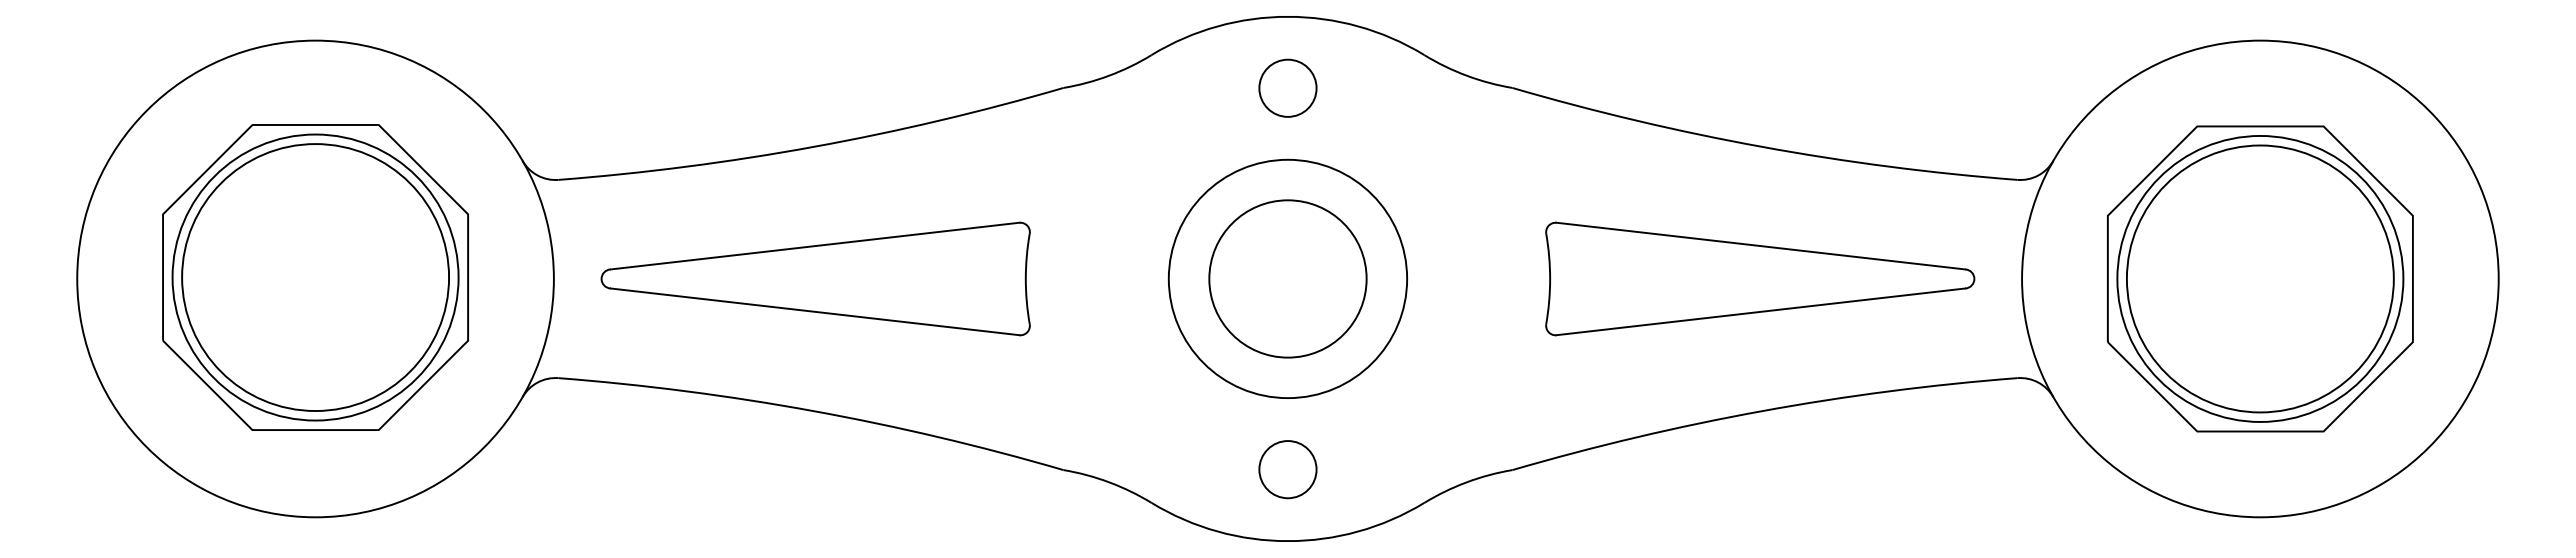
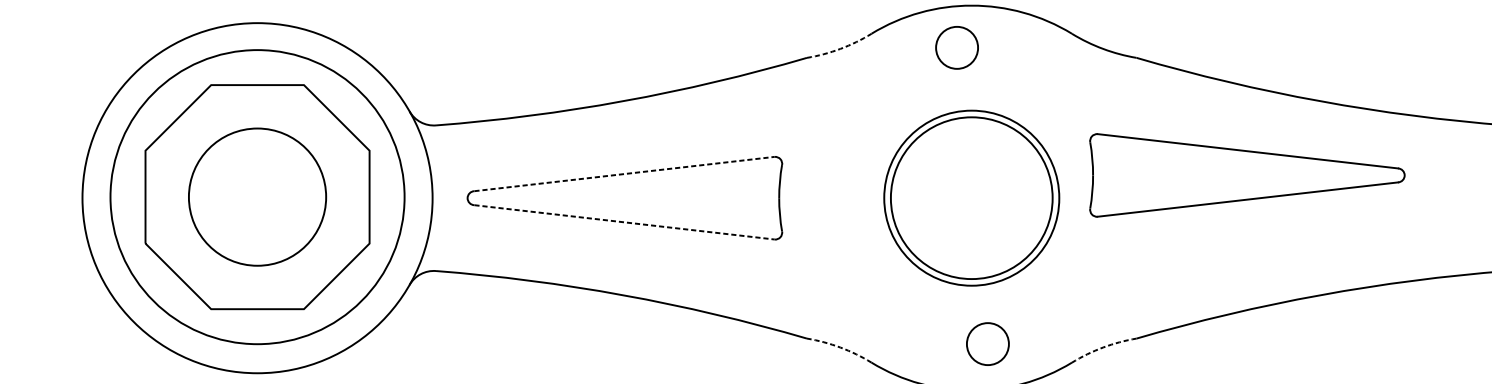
arc: (1109, 75) -> (840, 48), solid -> dashed
circle: (1287, 87) -> (956, 47), moved
line: (815, 246) -> (624, 174), solid -> dashed
circle: (315, 277) -> (257, 197), size x0.7
circle: (315, 277) -> (257, 197), size x1.4
circle: (1287, 278) -> (971, 197), size x1.4
part: (1760, 278) -> (1247, 175), moved
line: (815, 311) -> (624, 222), solid -> dashed
circle: (1287, 469) -> (987, 344), moved
arc: (1109, 482) -> (840, 347), solid -> dashed
arc: (1466, 482) -> (1102, 347), solid -> dashed

